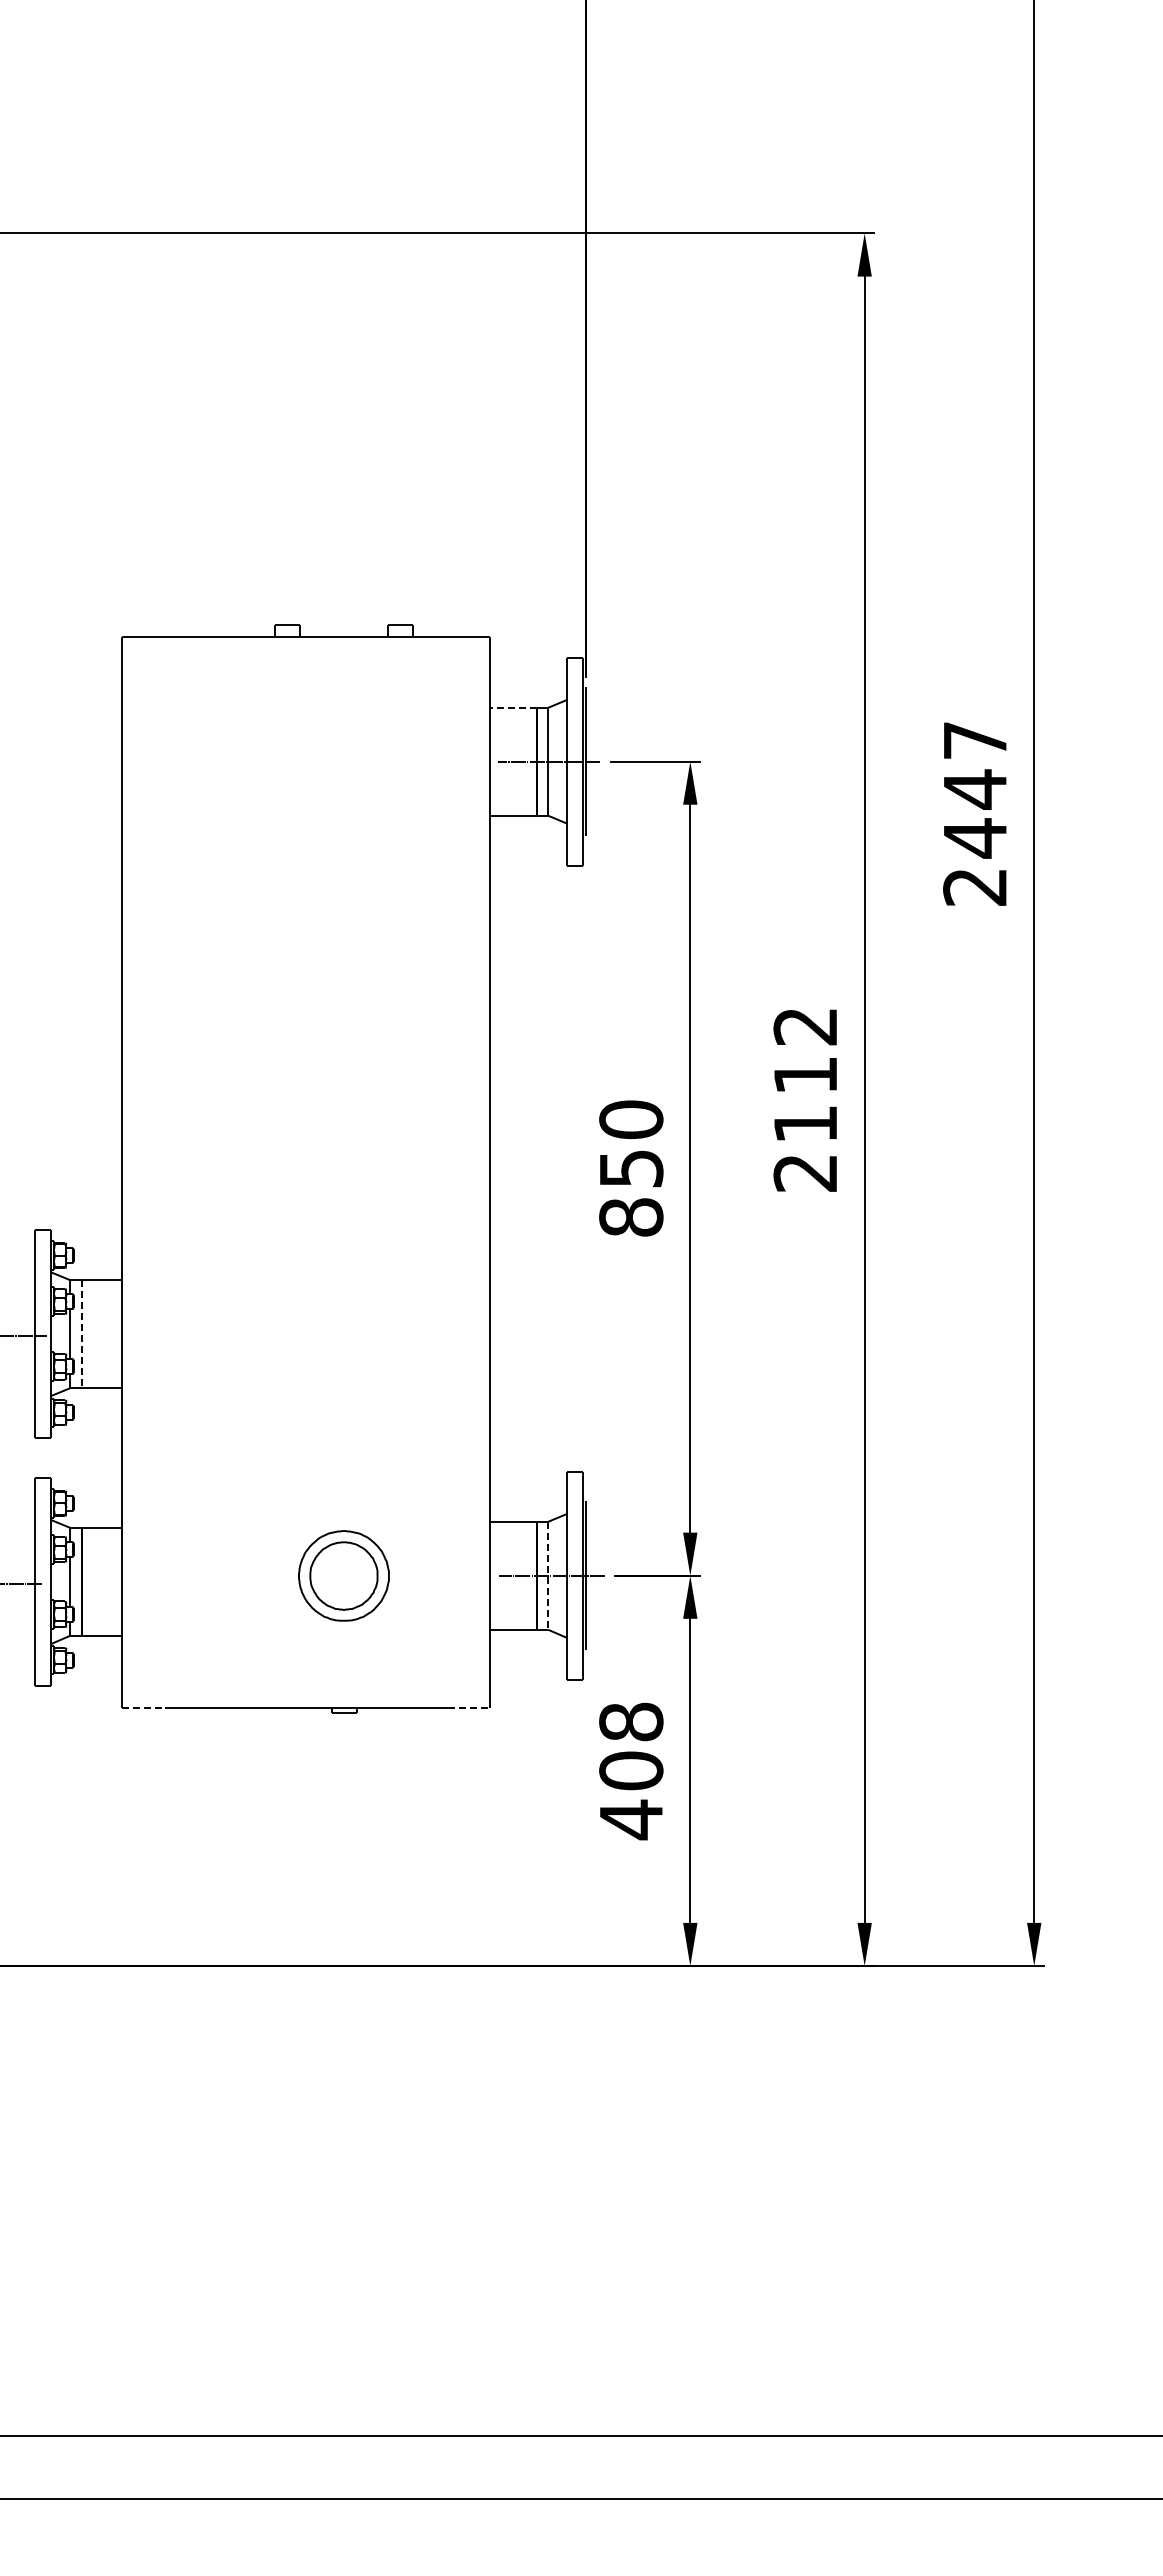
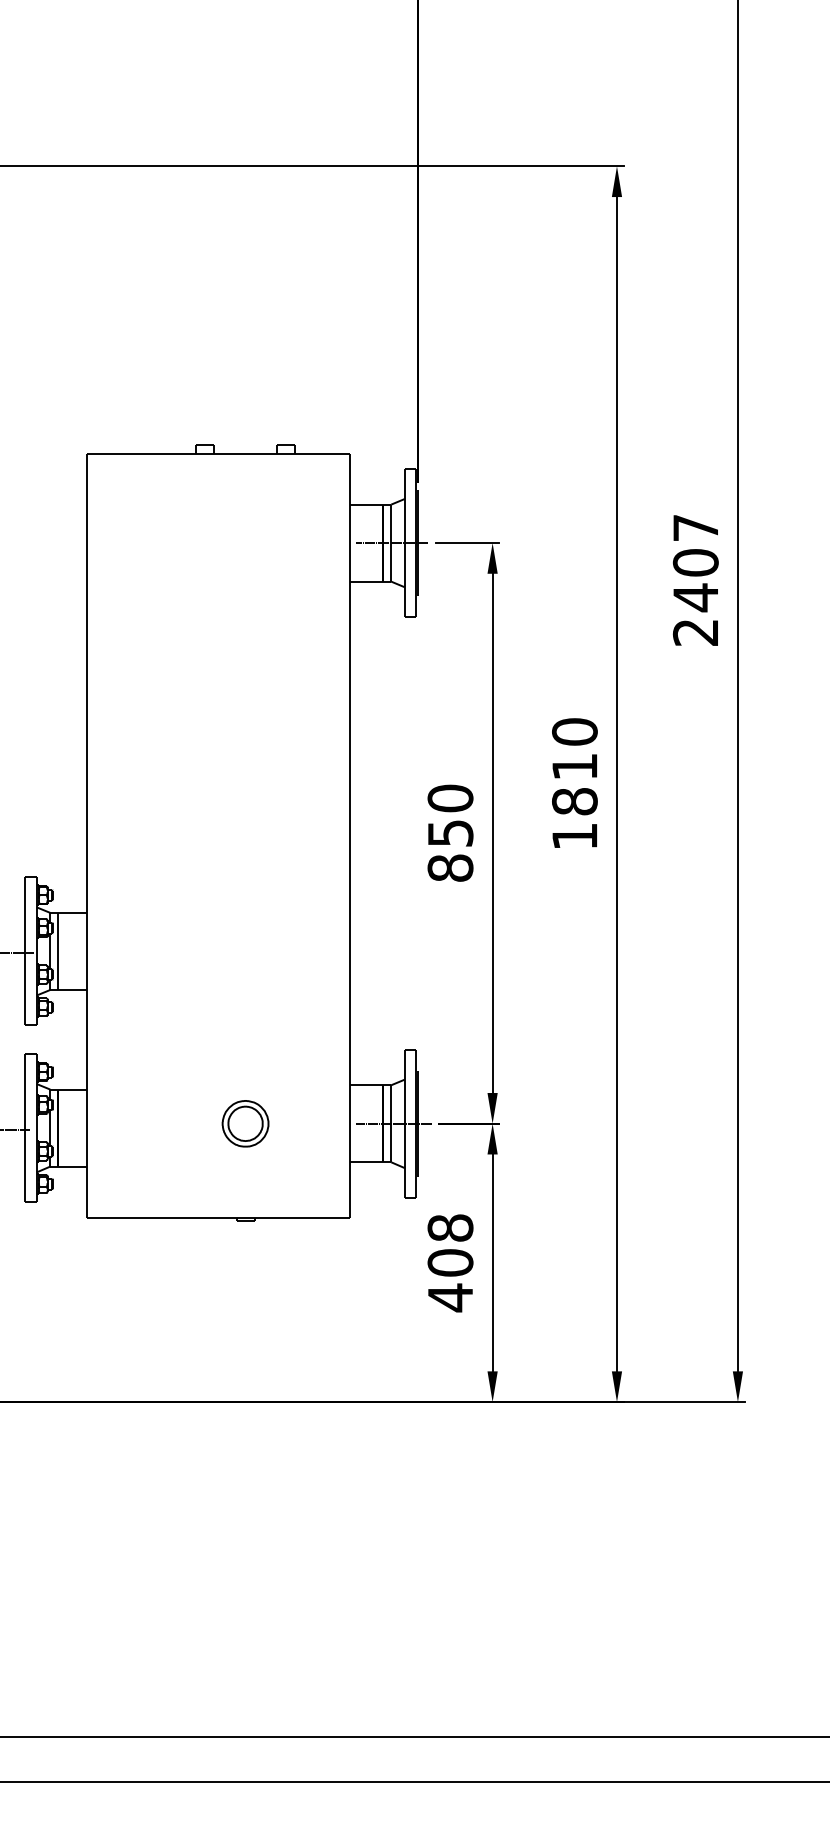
line: (513, 707) -> (366, 504), dashed -> solid
text: (975, 789) -> (696, 562), 2447 -> 2407
text: (805, 1099) -> (574, 784), 2112 -> 1810
line: (81, 1334) -> (58, 951), dashed -> solid
part: (343, 1575) -> (245, 1123), size x0.71
line: (548, 1575) -> (391, 1123), dashed -> solid
line: (143, 1708) -> (102, 1218), dashed -> solid
line: (469, 1708) -> (335, 1218), dashed -> solid

